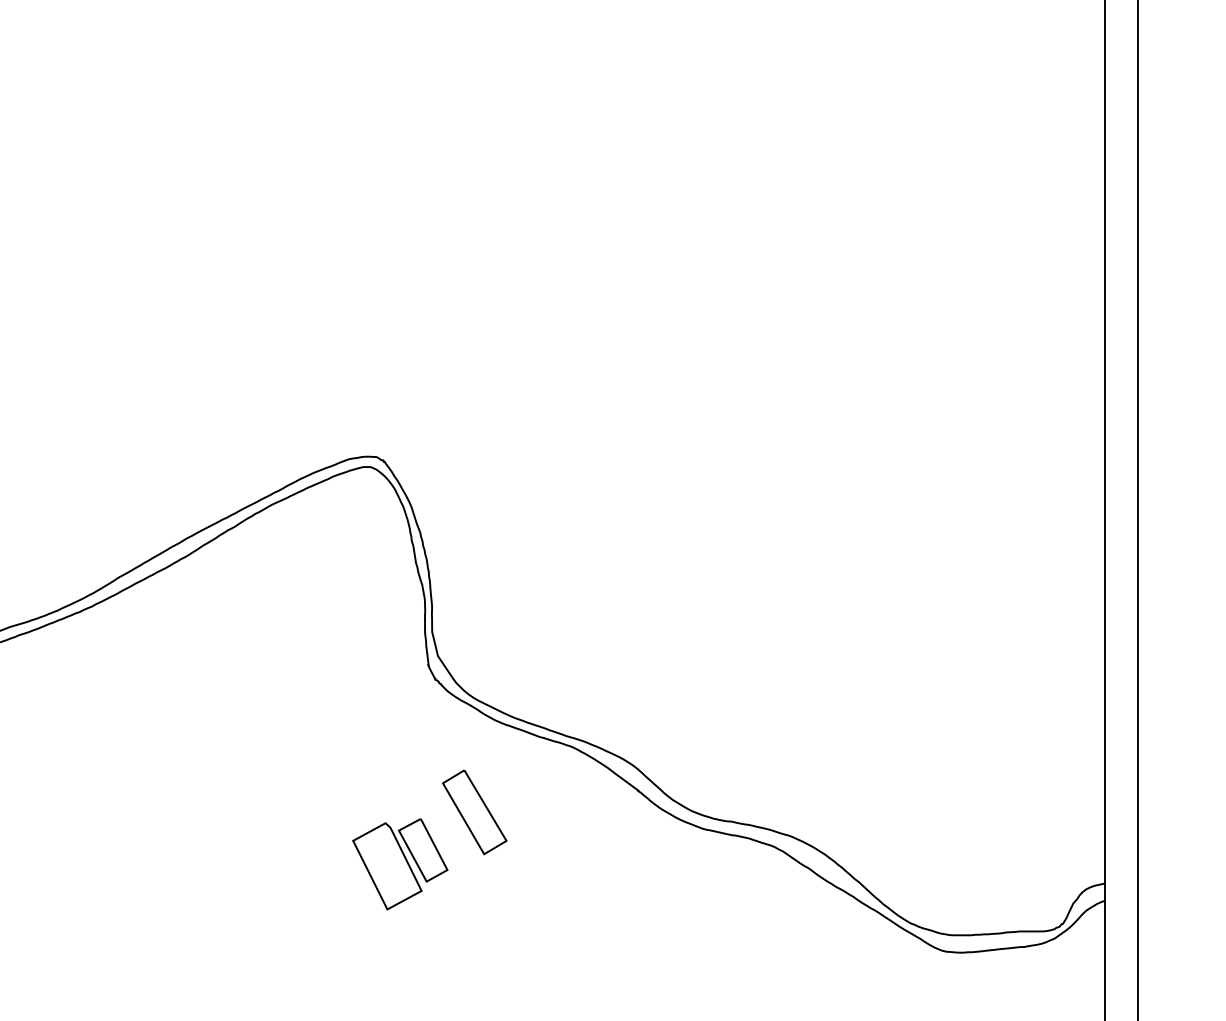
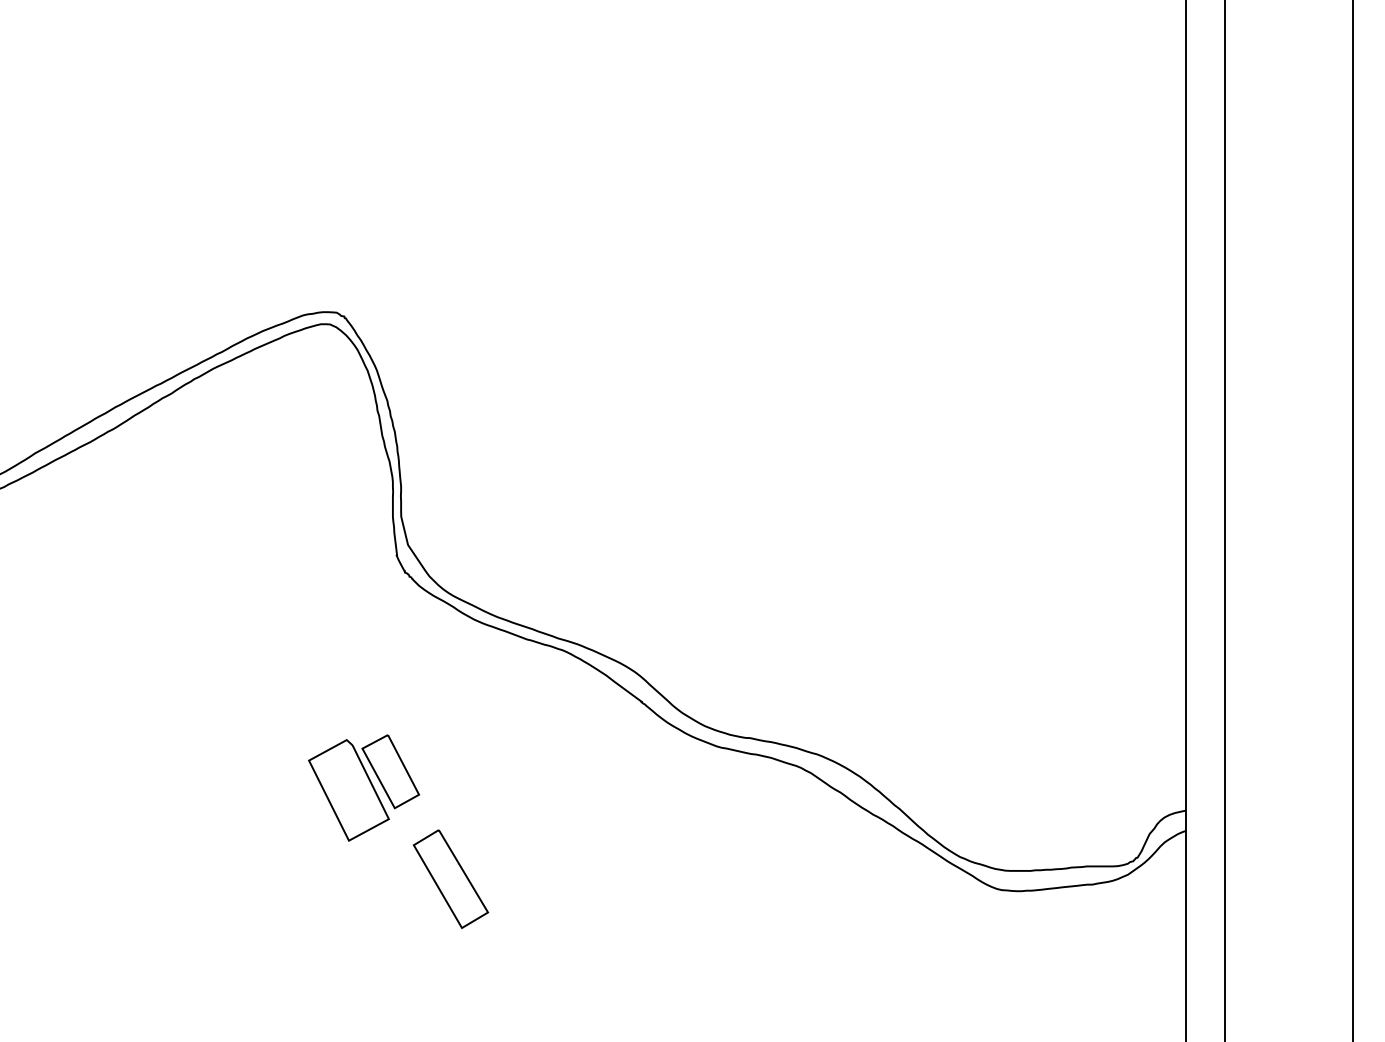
part: (474, 812) -> (450, 879), moved

